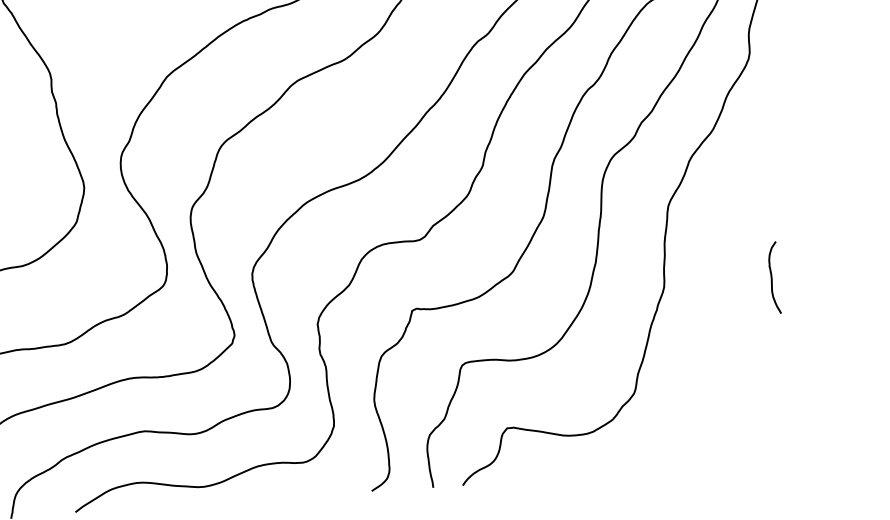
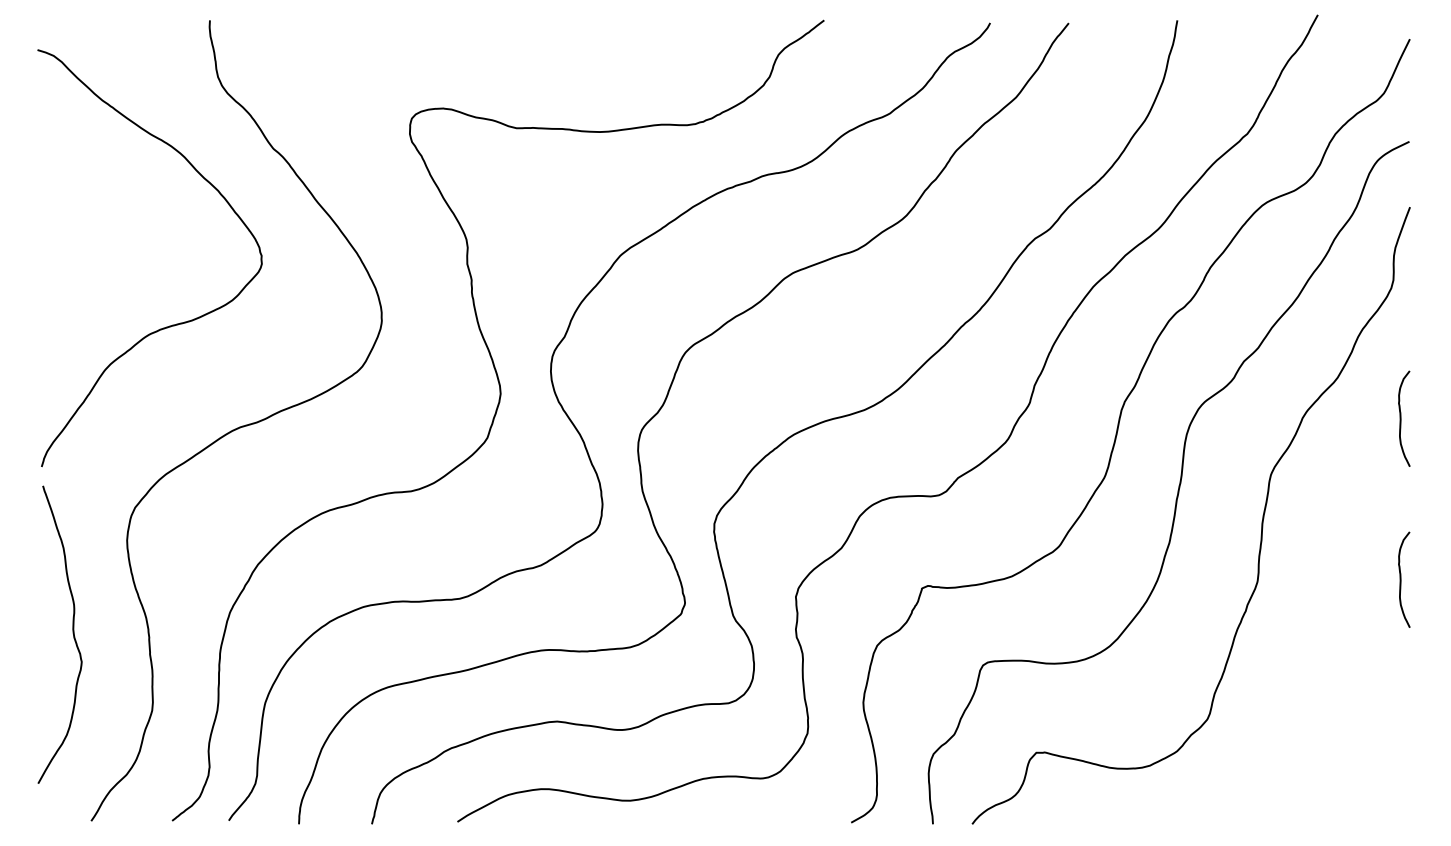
curve: (763, 156) -> (1401, 418), added

